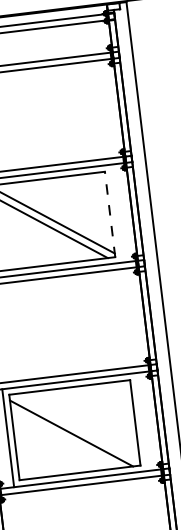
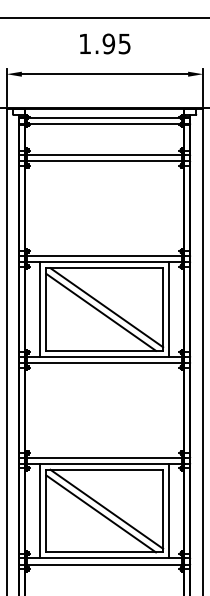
line: (116, 213) -> (169, 309), added
line: (110, 214) -> (163, 309), dashed -> solid
line: (141, 421) -> (169, 510), added
line: (76, 427) -> (106, 508), added

